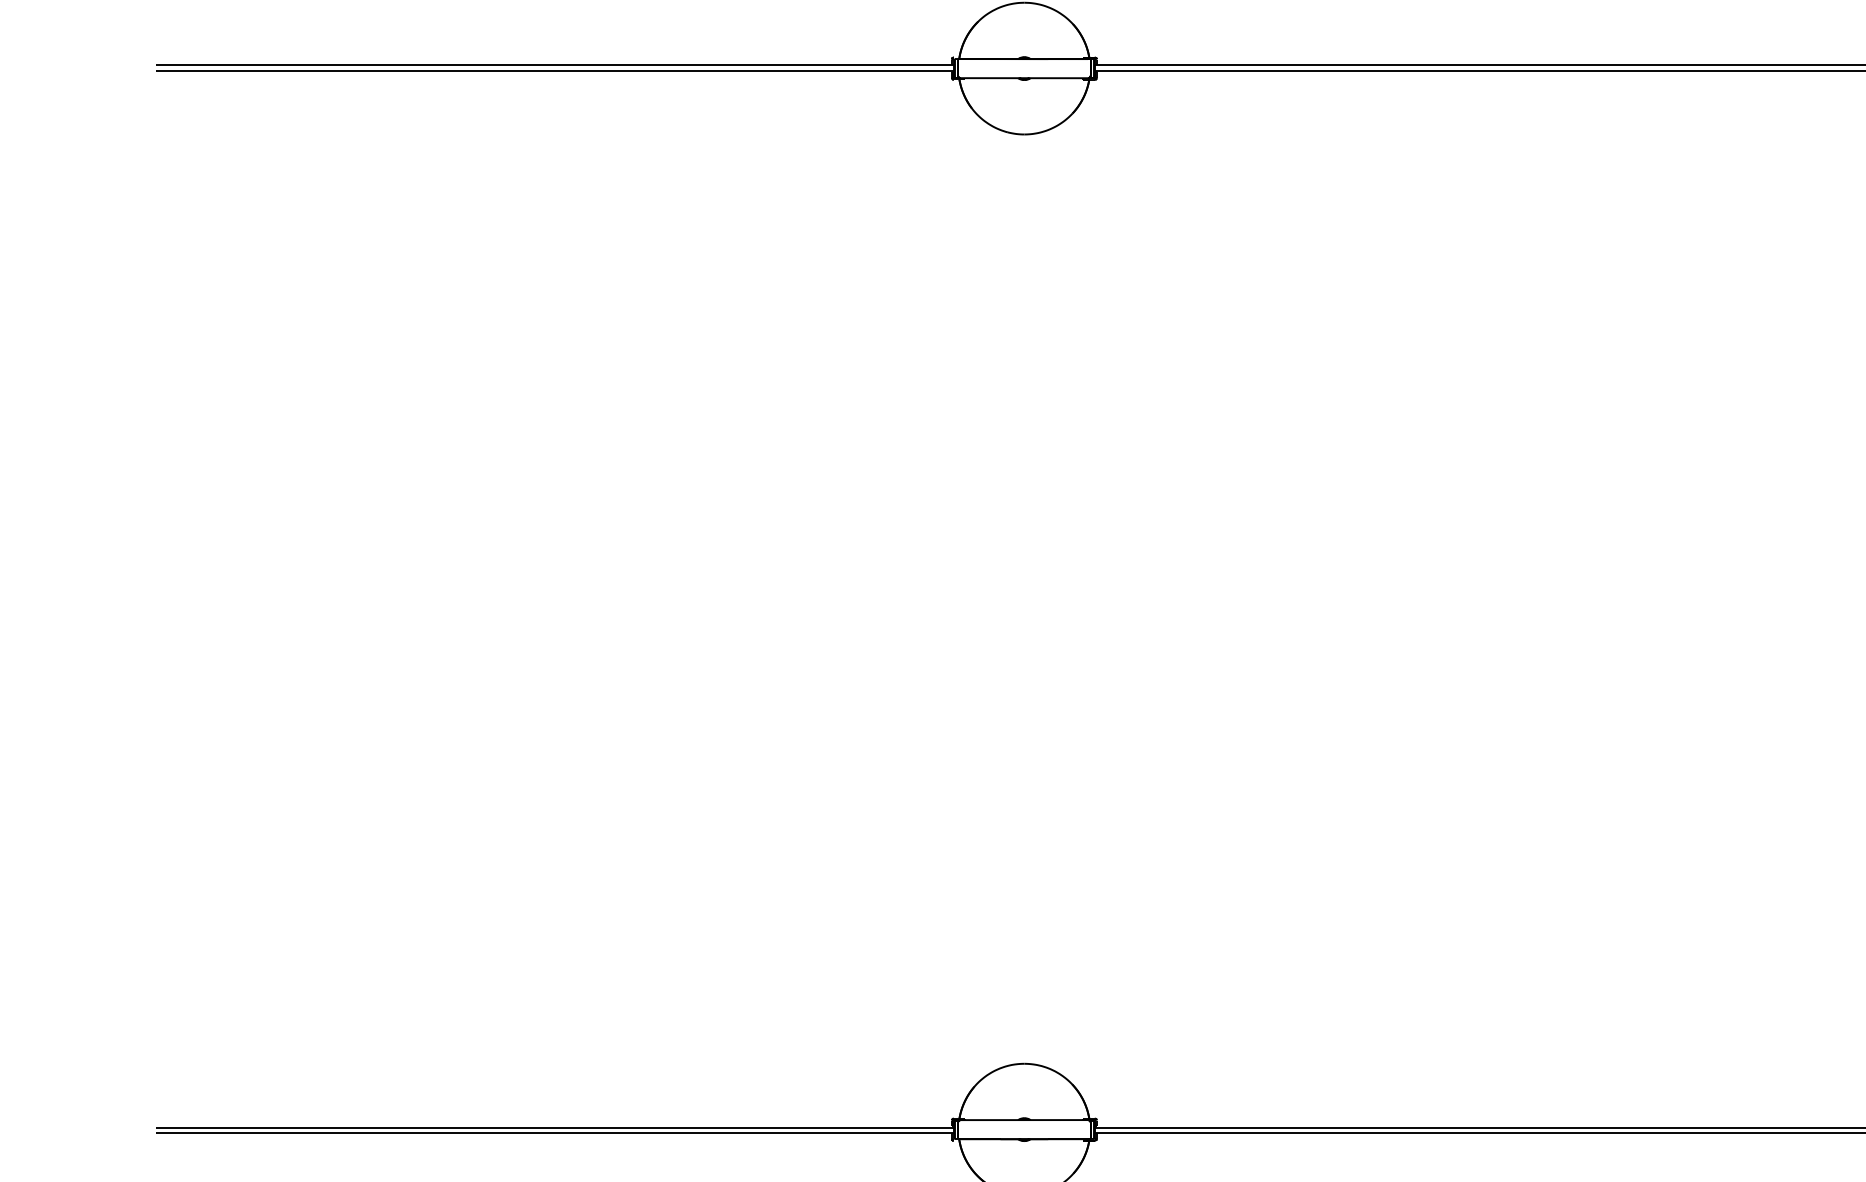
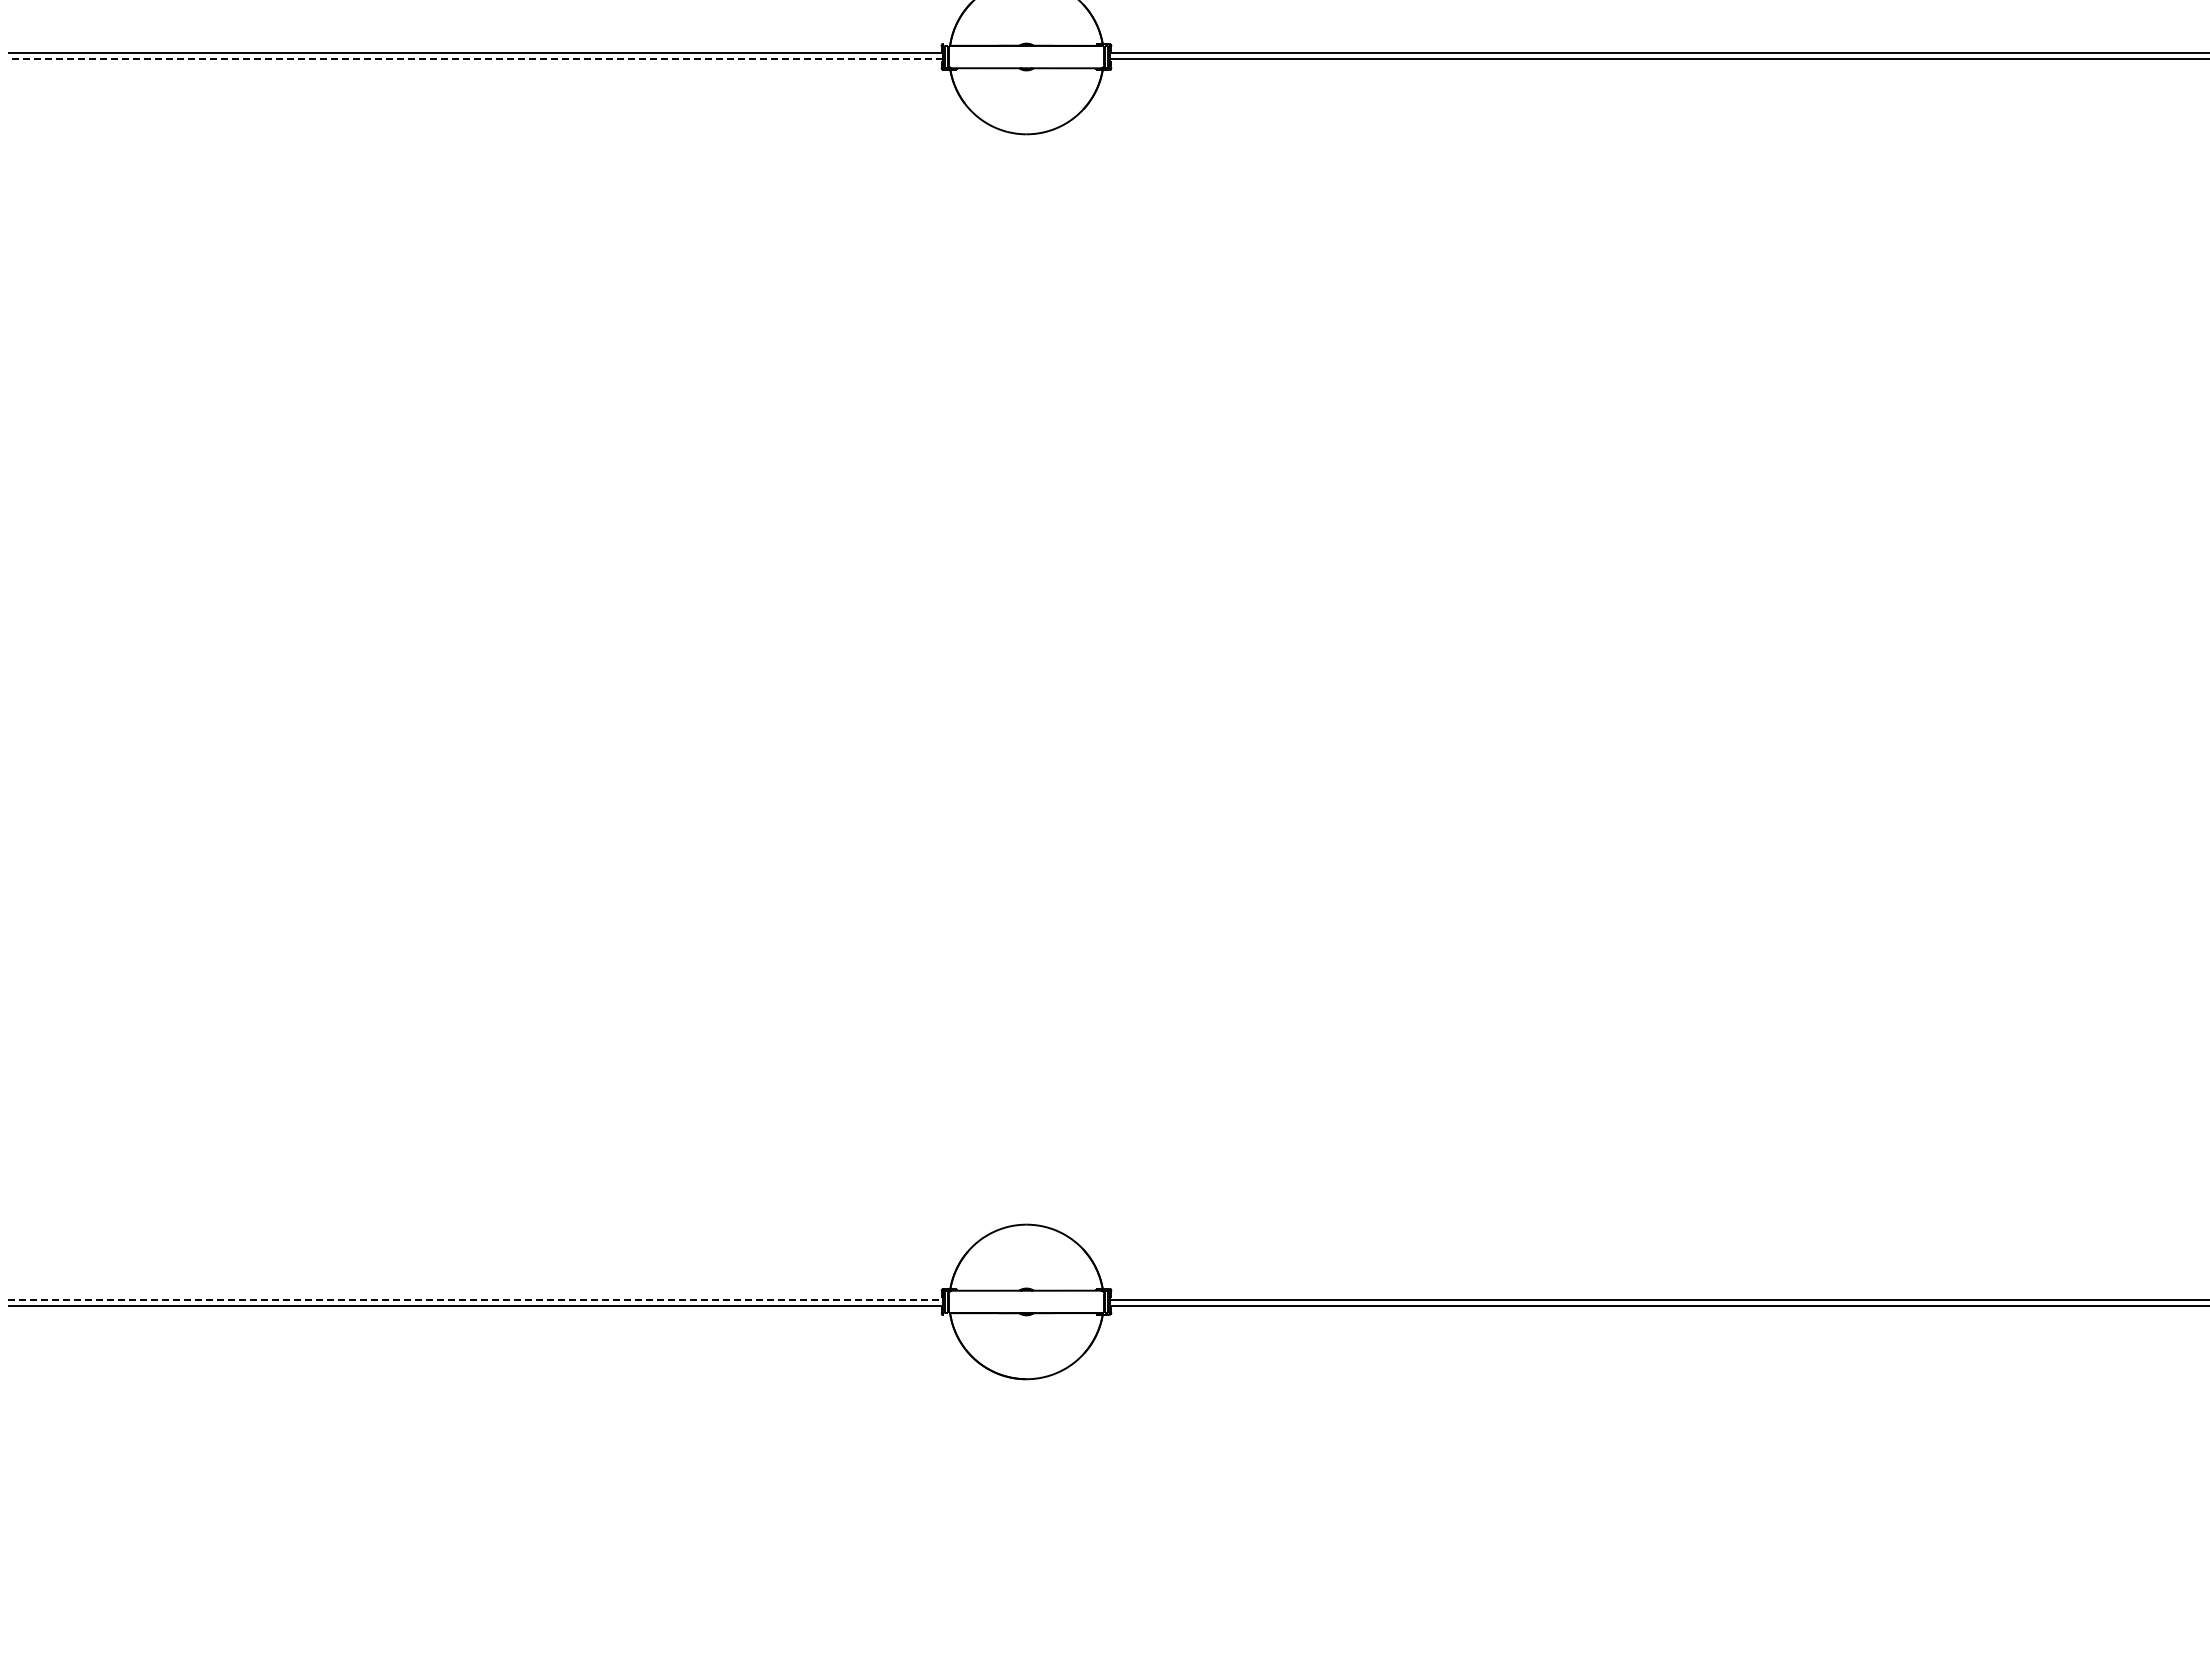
line: (554, 70) -> (475, 59), solid -> dashed
line: (554, 1127) -> (475, 1299), solid -> dashed

